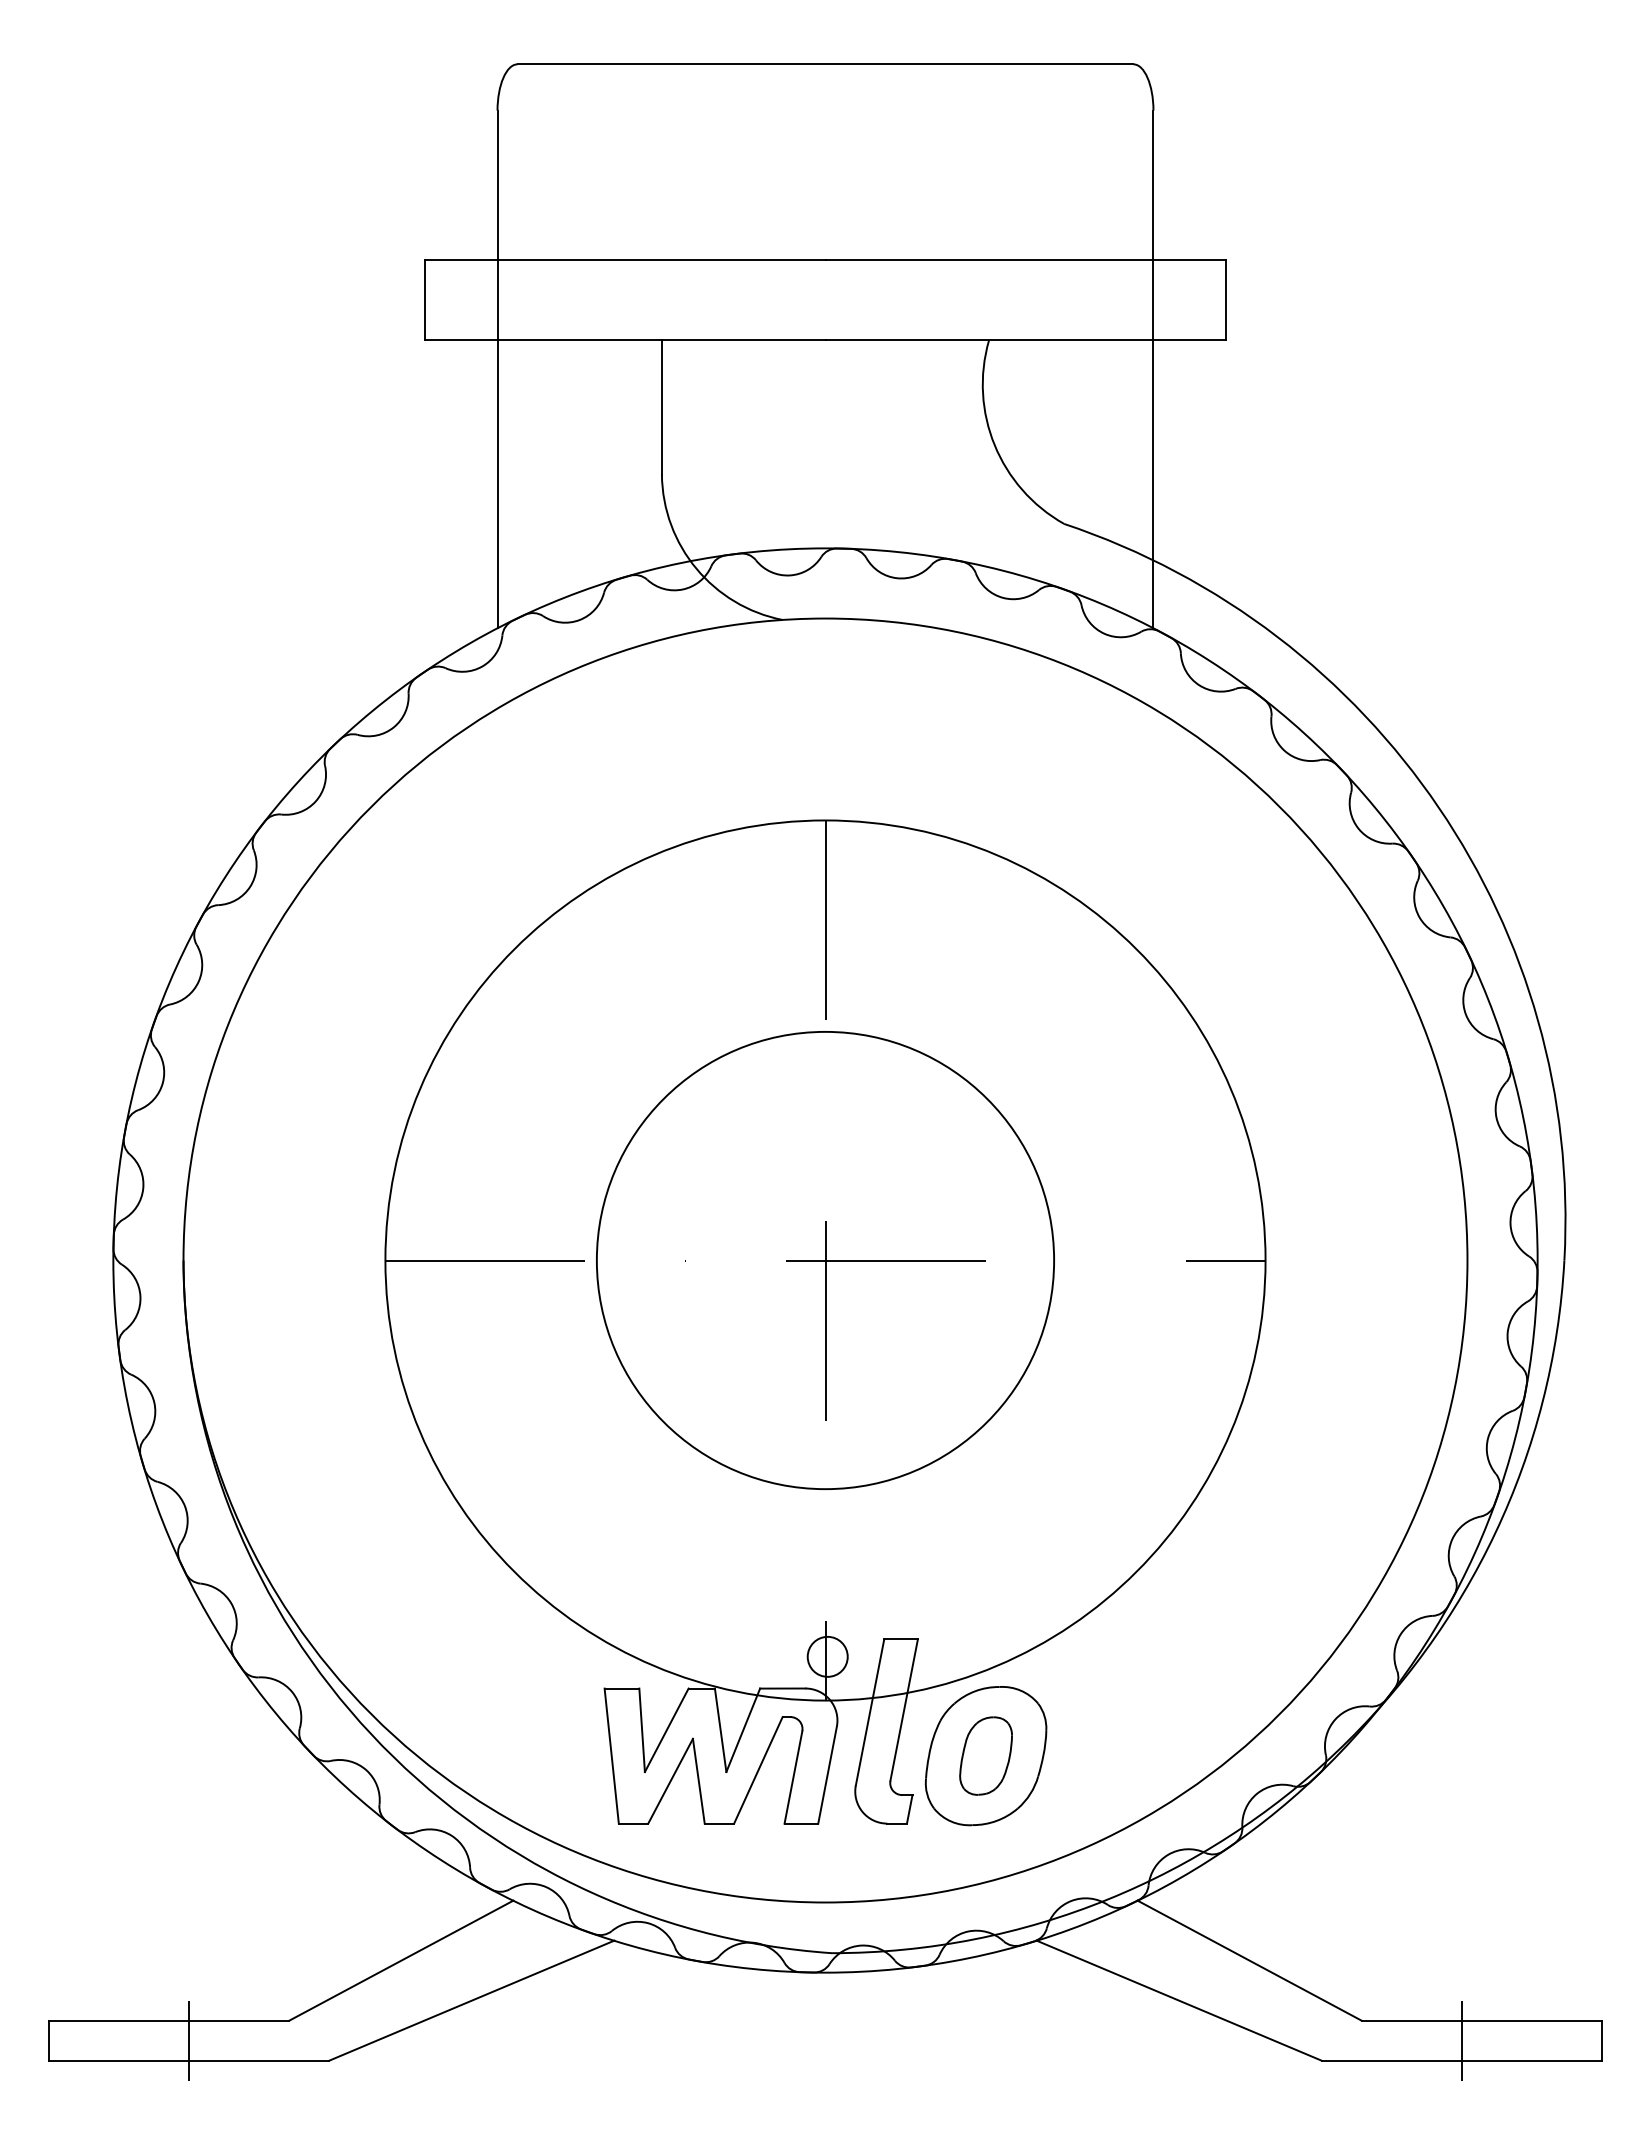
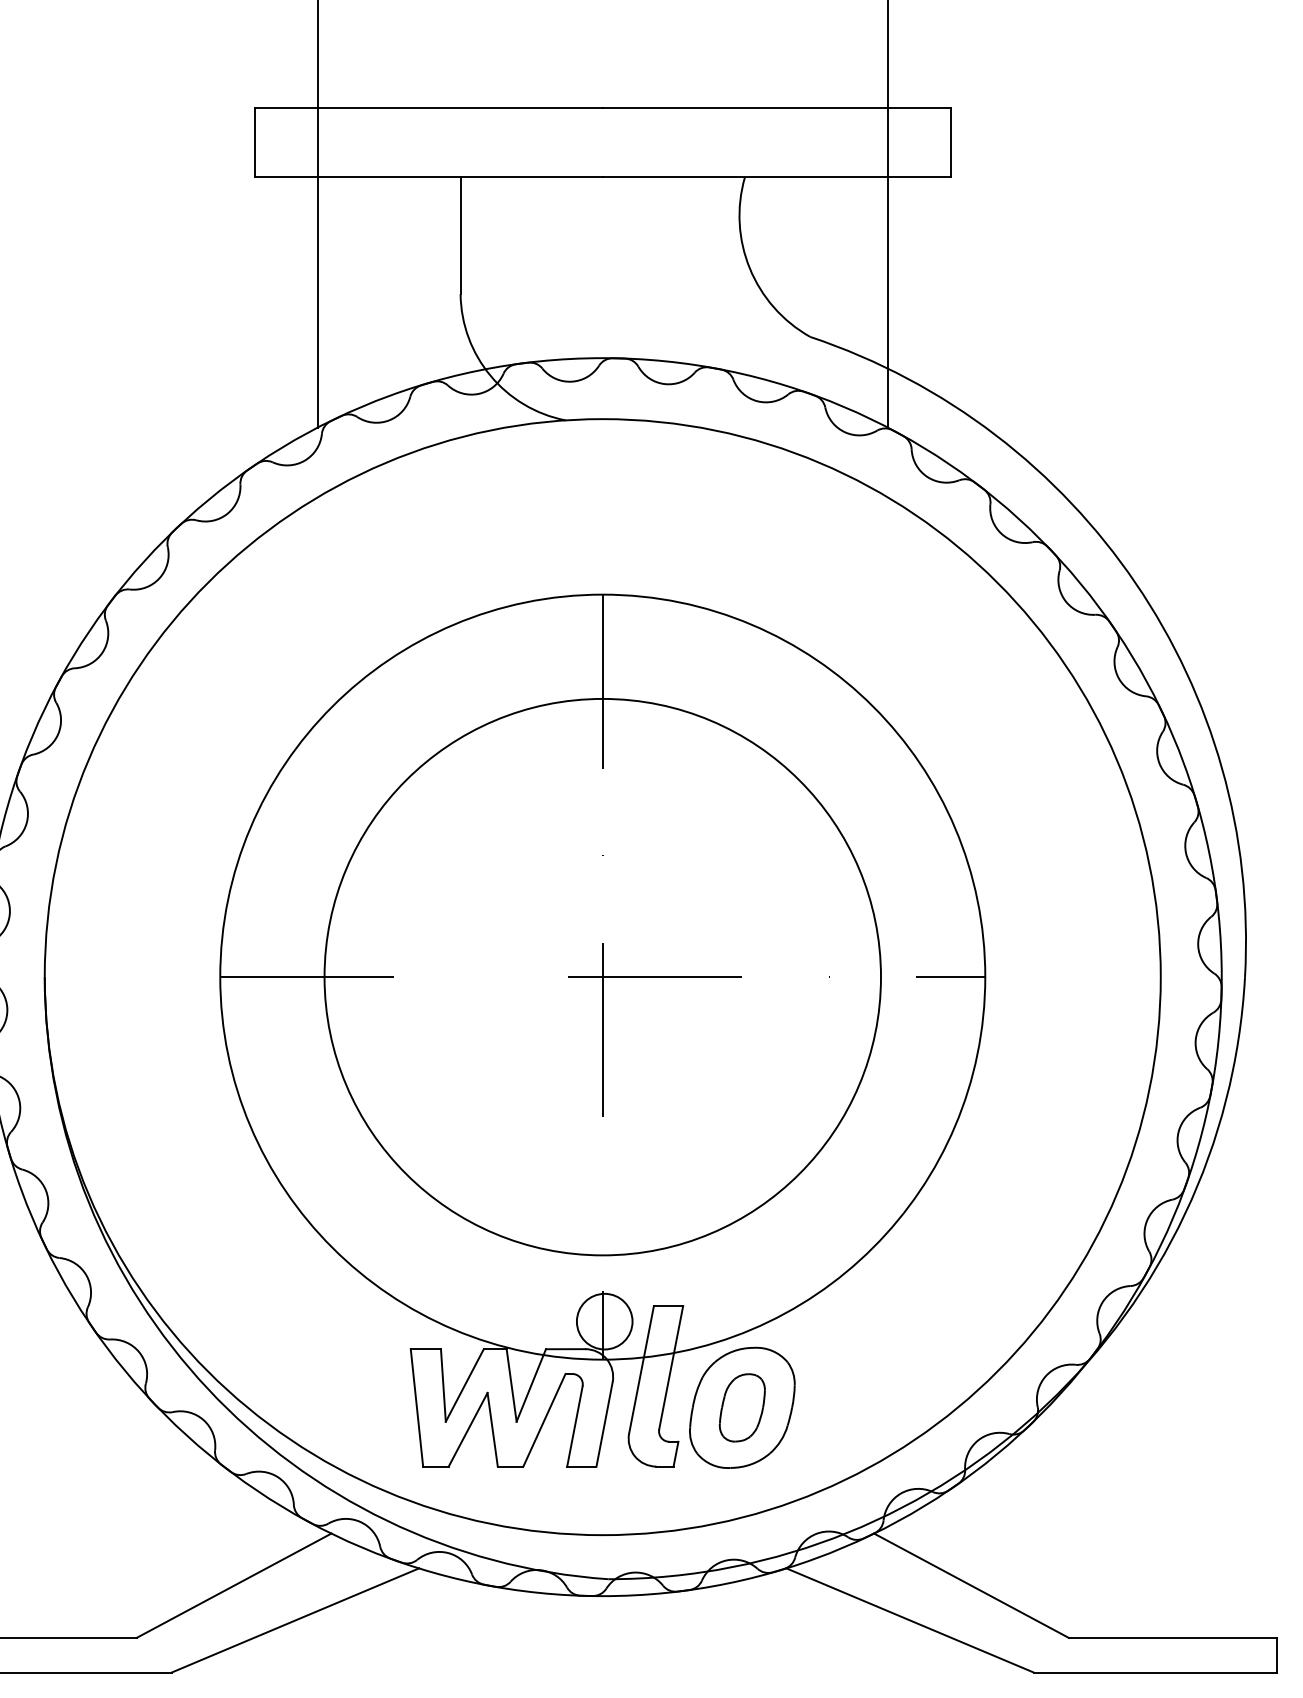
circle: (825, 1260) -> (602, 977), size x1.4
circle: (827, 1656) -> (604, 1321), size x1.6
line: (189, 2040) -> (49, 1655), removed
line: (1461, 2040) -> (1155, 1655), removed

